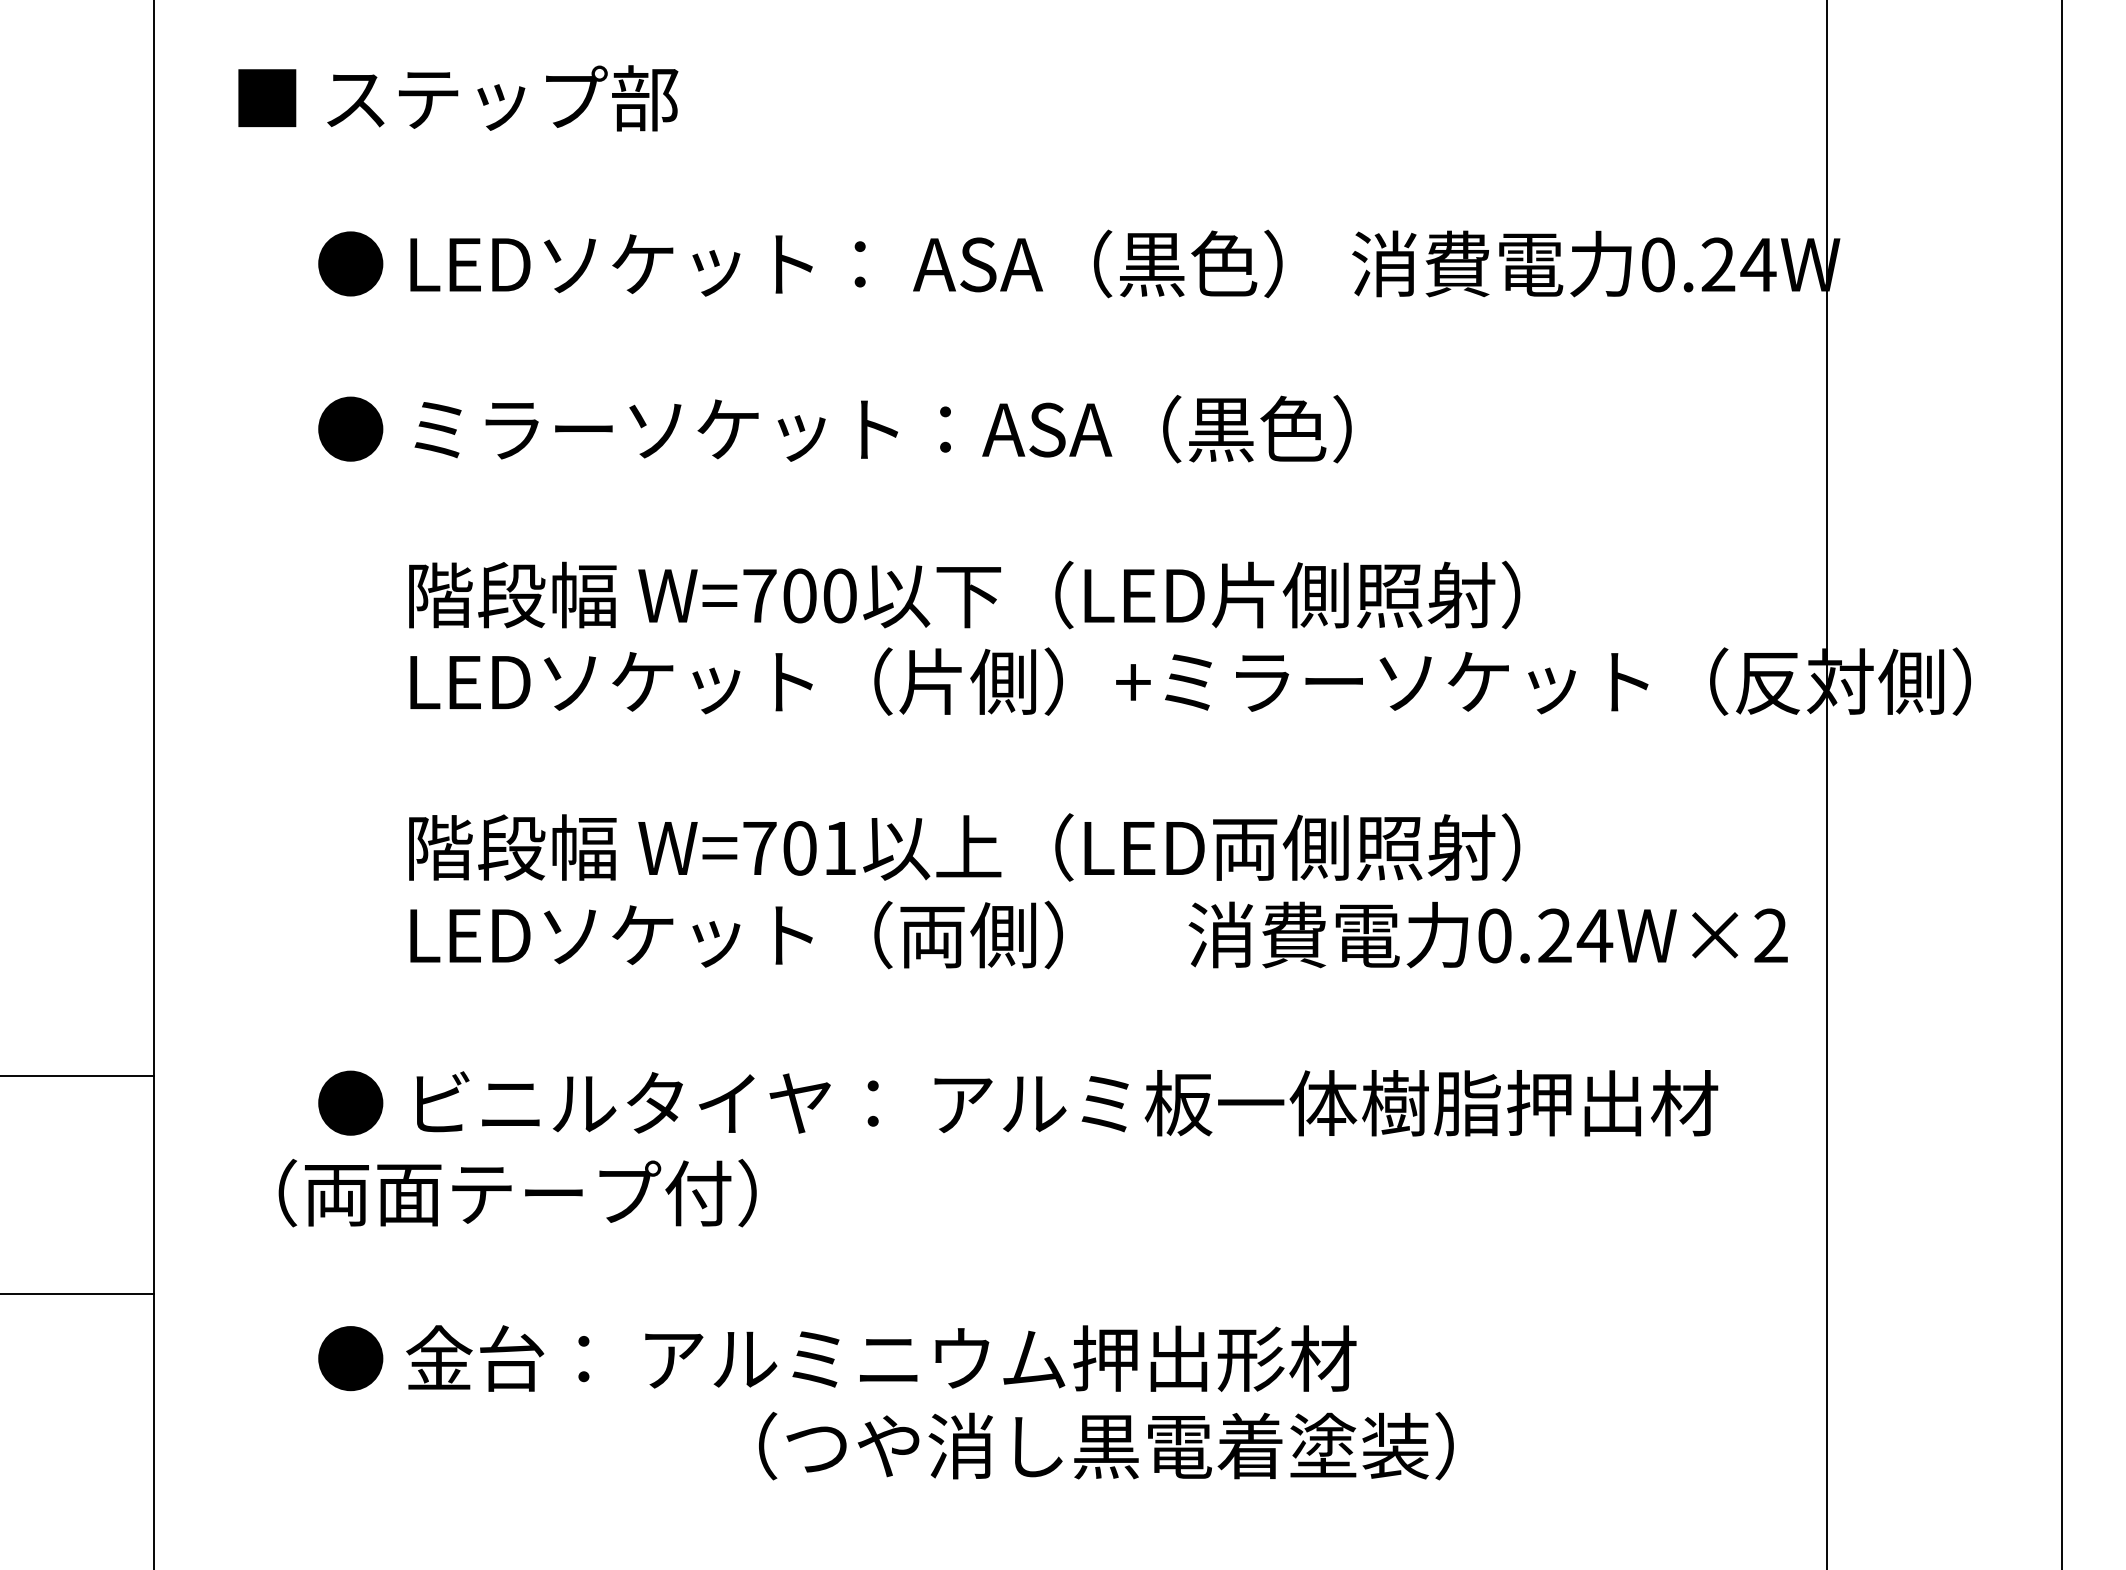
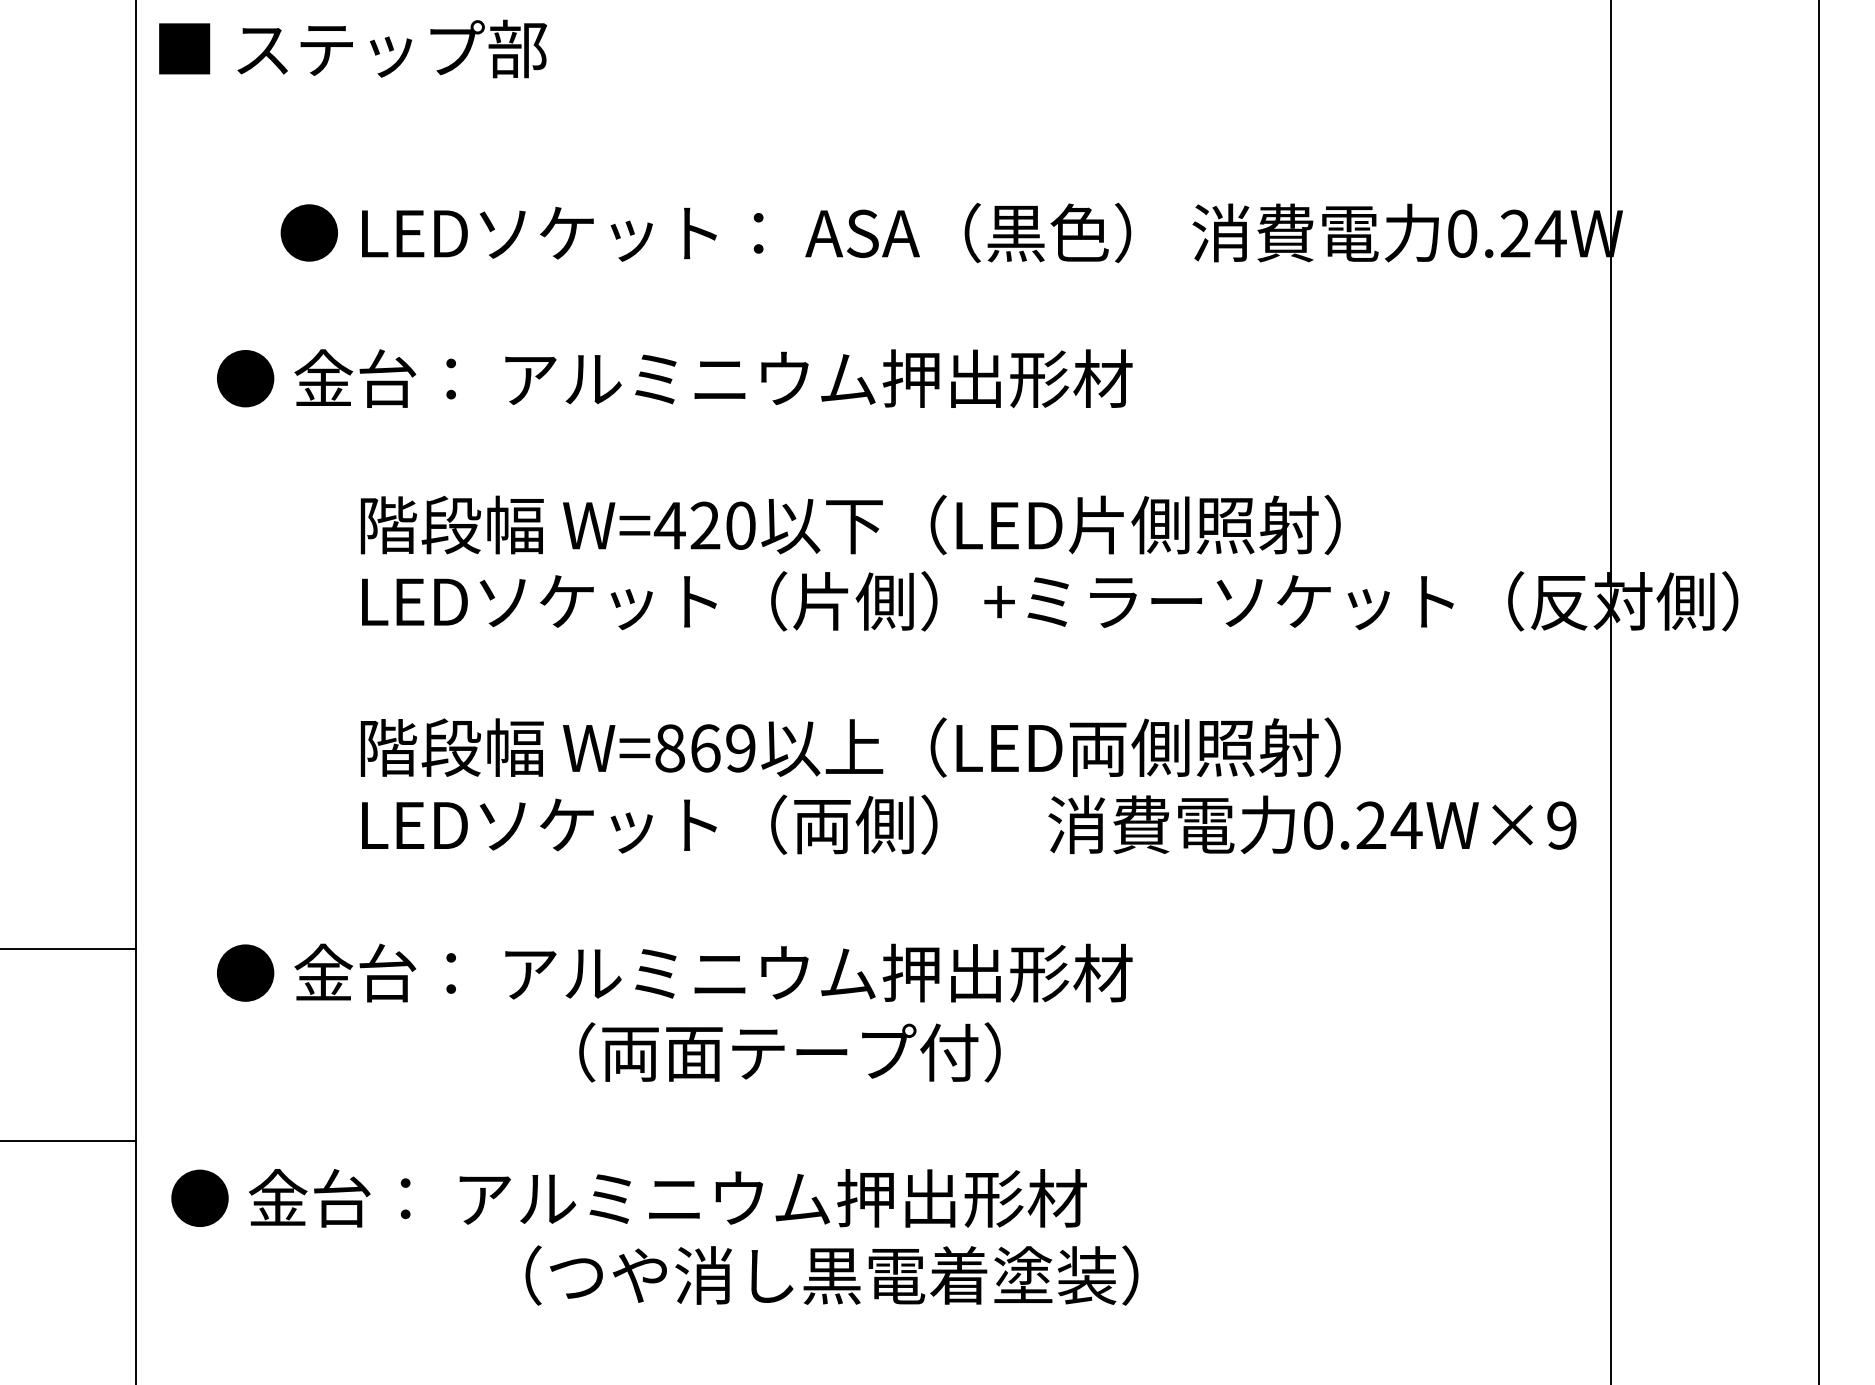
text: (458, 98) -> (353, 49), moved
text: (798, 429) -> (704, 378), ● ミラーソケット：ASA（黒色） -> ● 金台： アルミニウム押出形材
text: (778, 595) -> (686, 525), W=700 -> W=420
text: (799, 848) -> (705, 748), W=701 -> W=869
text: (1770, 936) -> (1561, 826), 0.24W×2 -> 0.24W×9
text: (982, 1102) -> (866, 972), ● ビニルタイヤ： アルミ板一体樹脂押出材 -> ● 金台： アルミニウム押出形材
text: (517, 1193) -> (789, 1052), moved
text: (837, 1358) -> (629, 1198), moved
text: (1106, 1445) -> (832, 1274), moved

